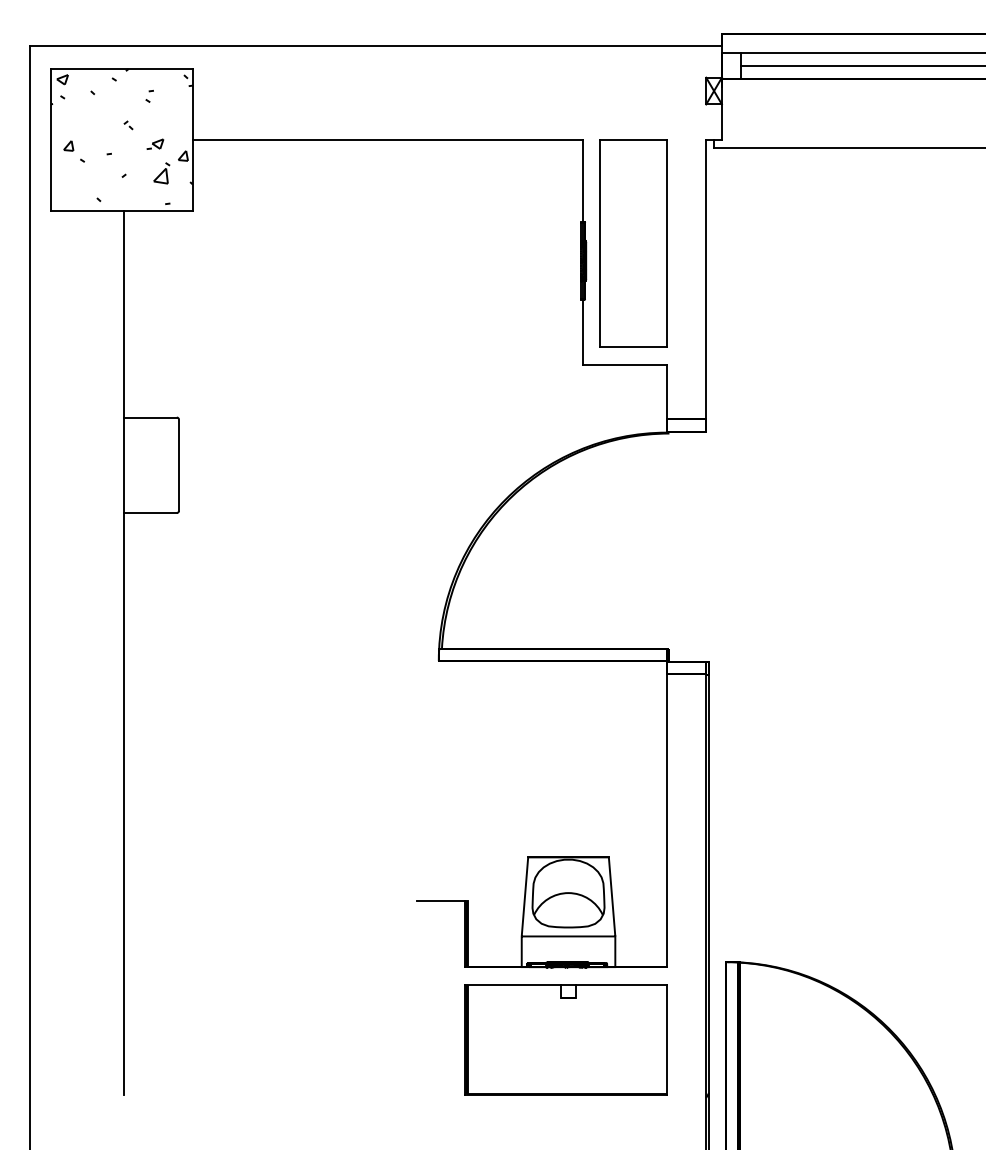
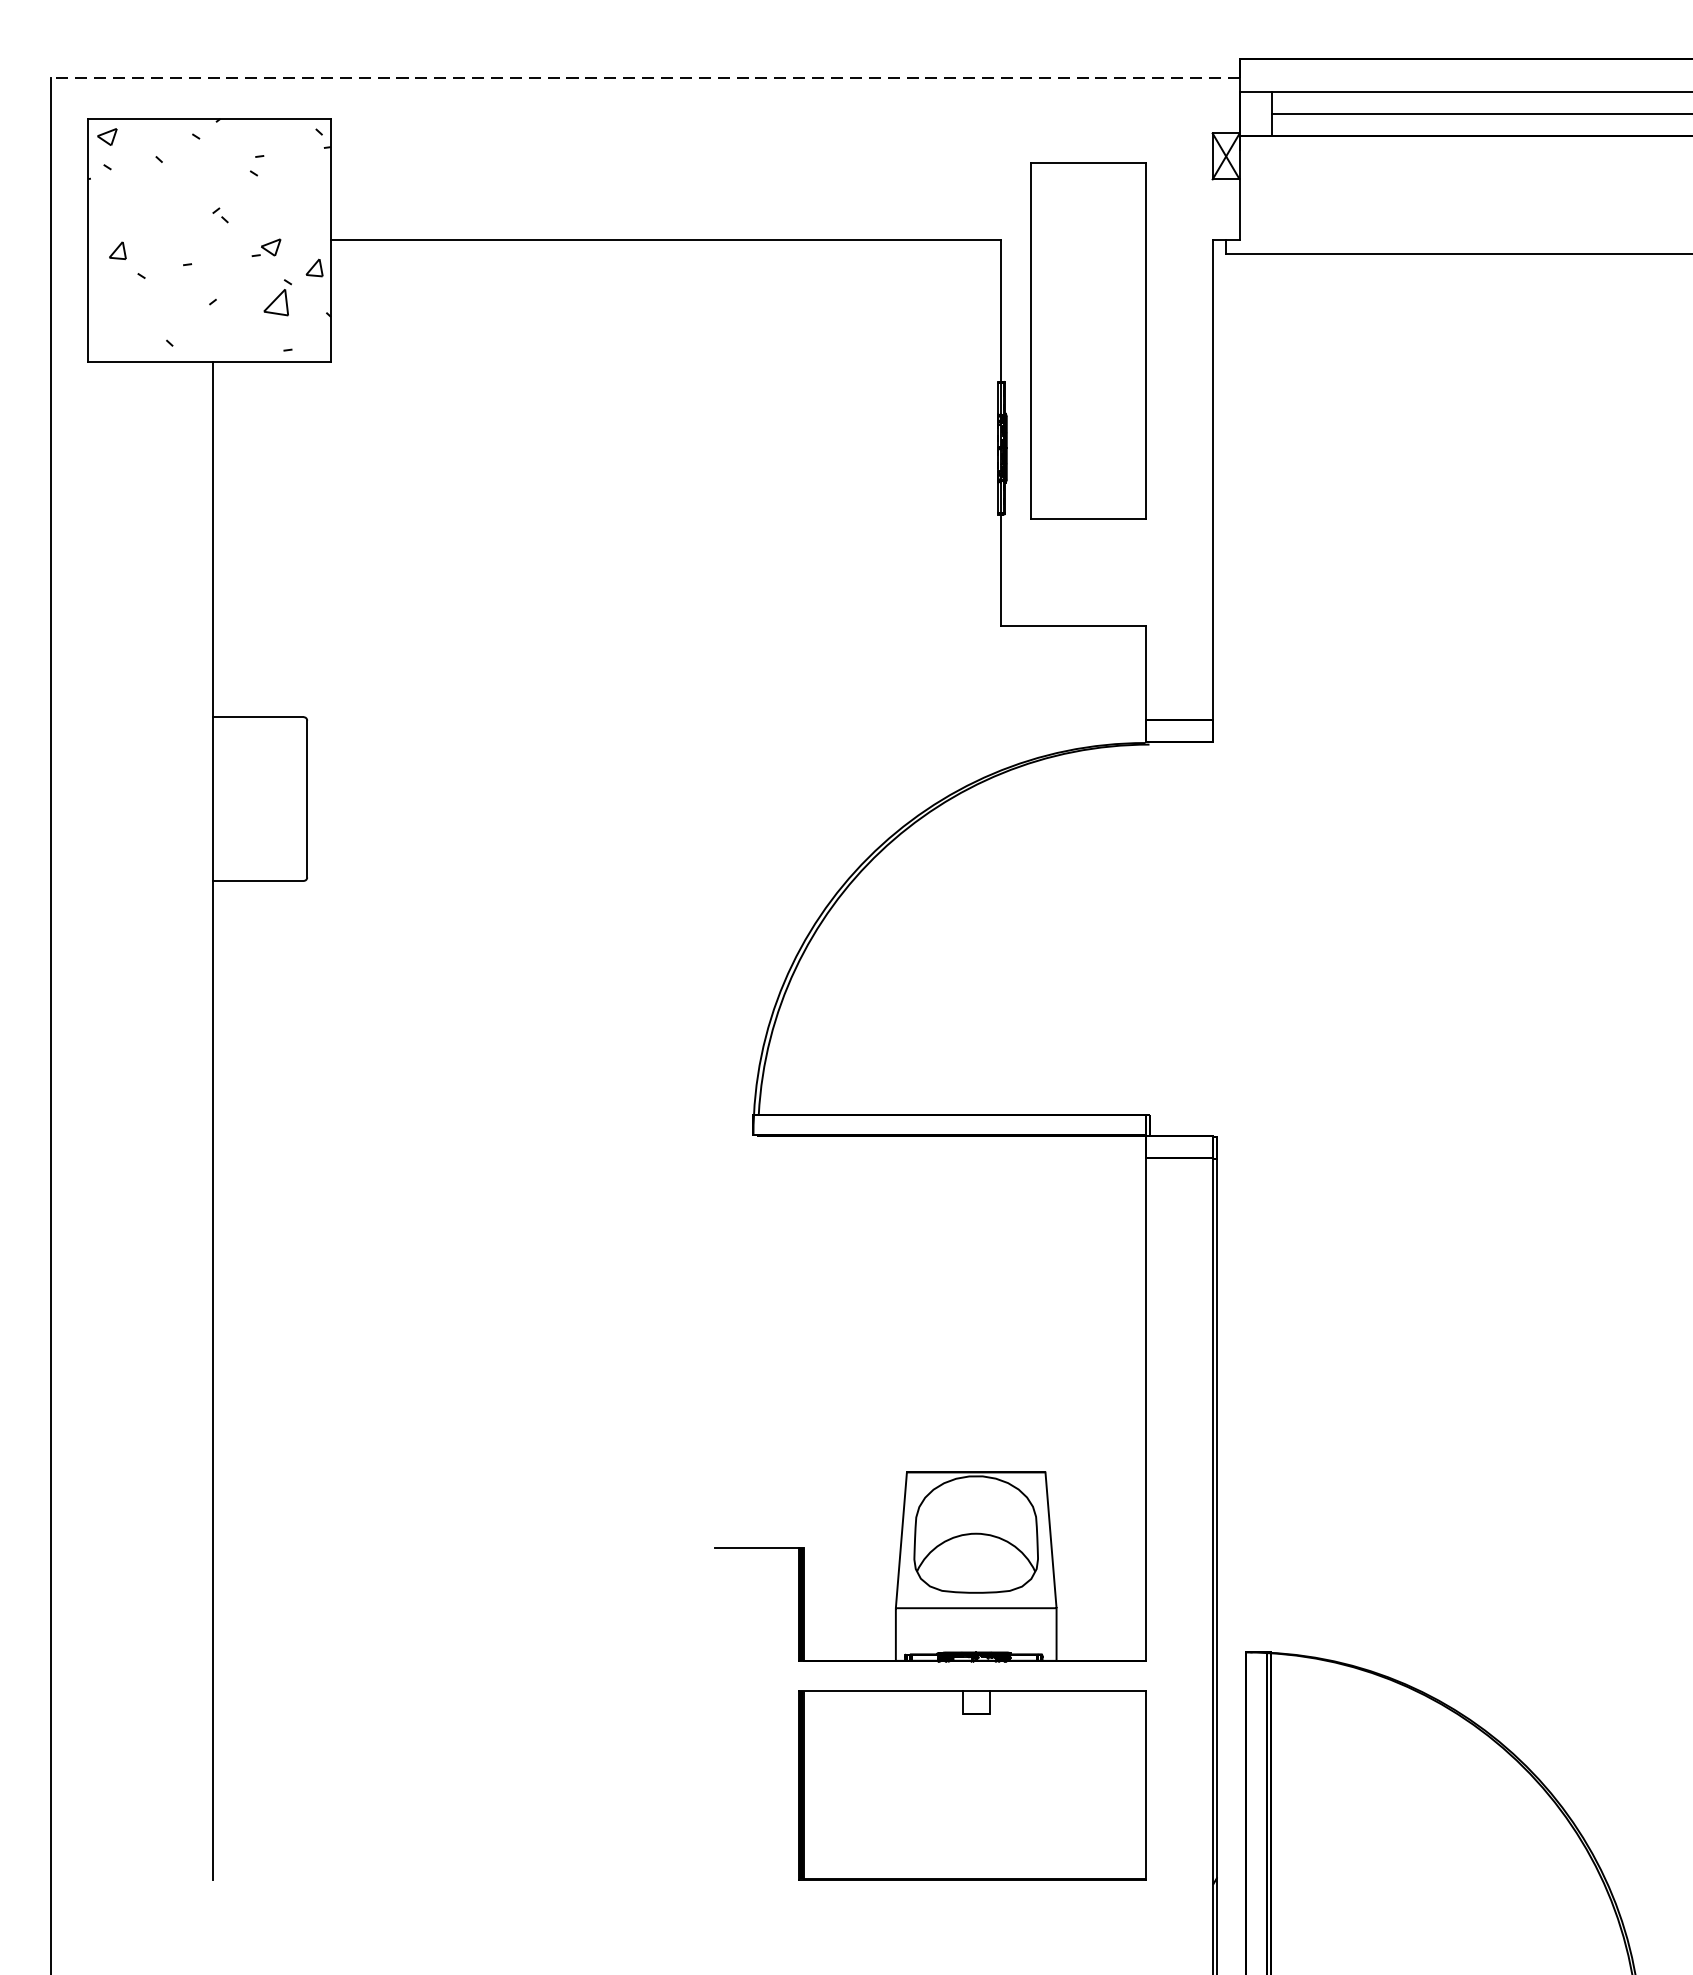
line: (375, 45) -> (644, 78), solid -> dashed
part: (633, 243) -> (1087, 340), moved

